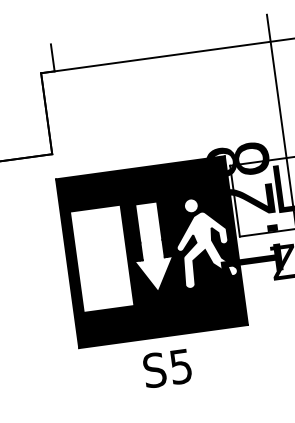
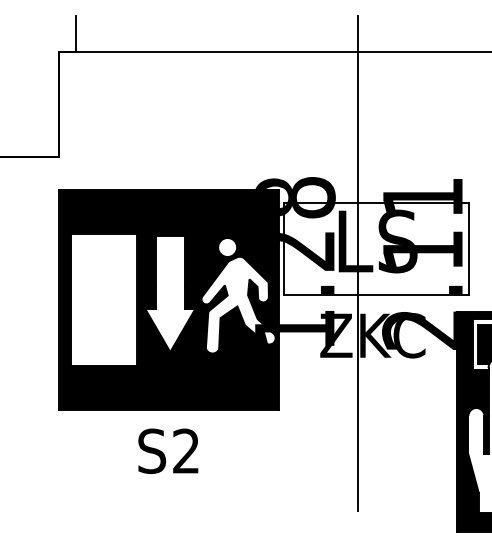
text: (180, 366) -> (185, 451), S5 -> S2

